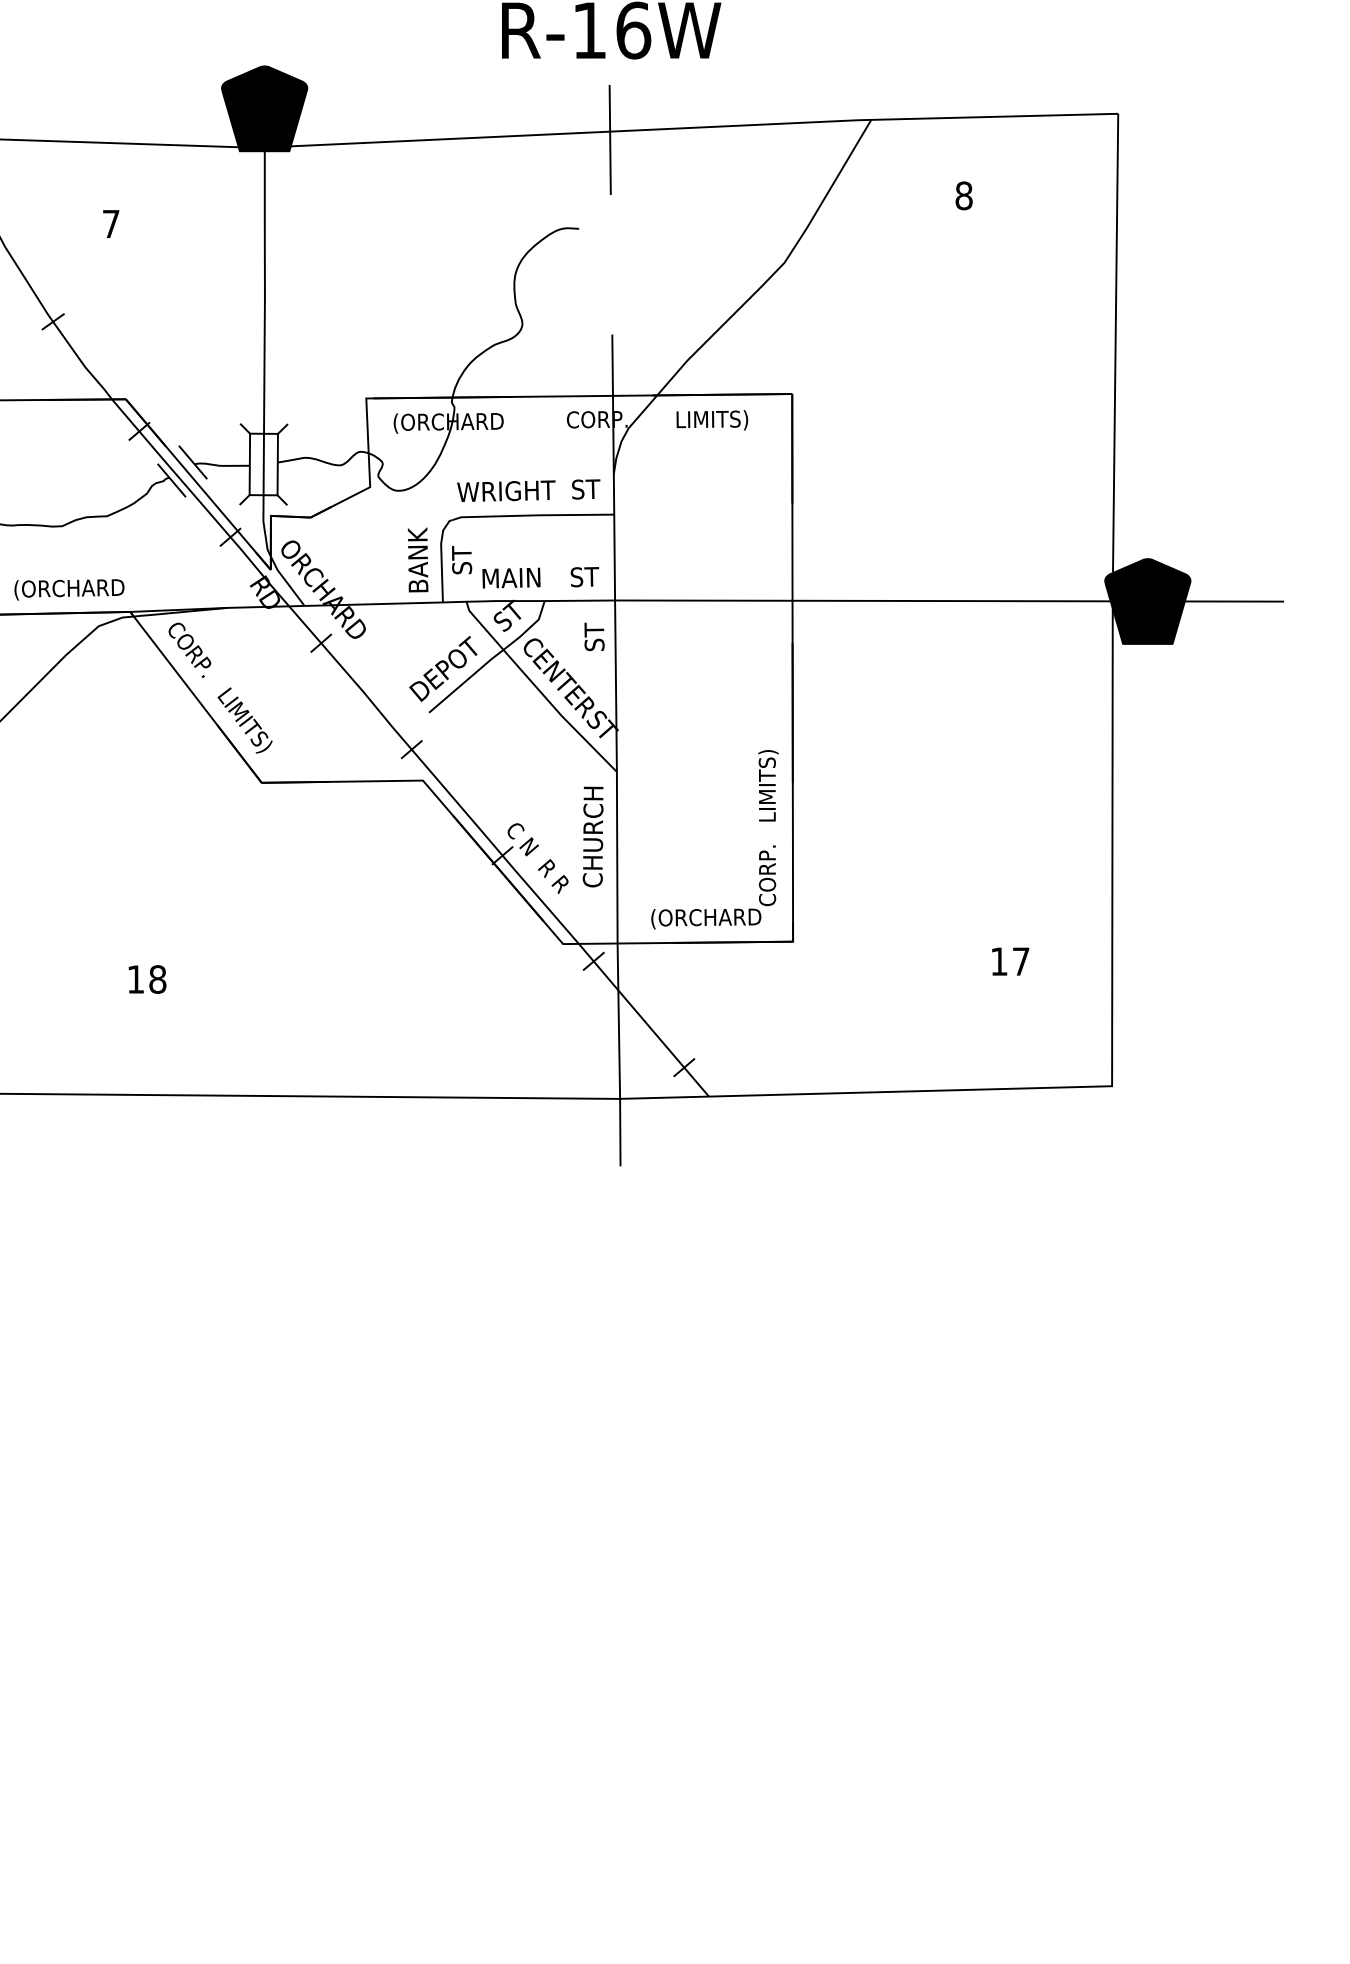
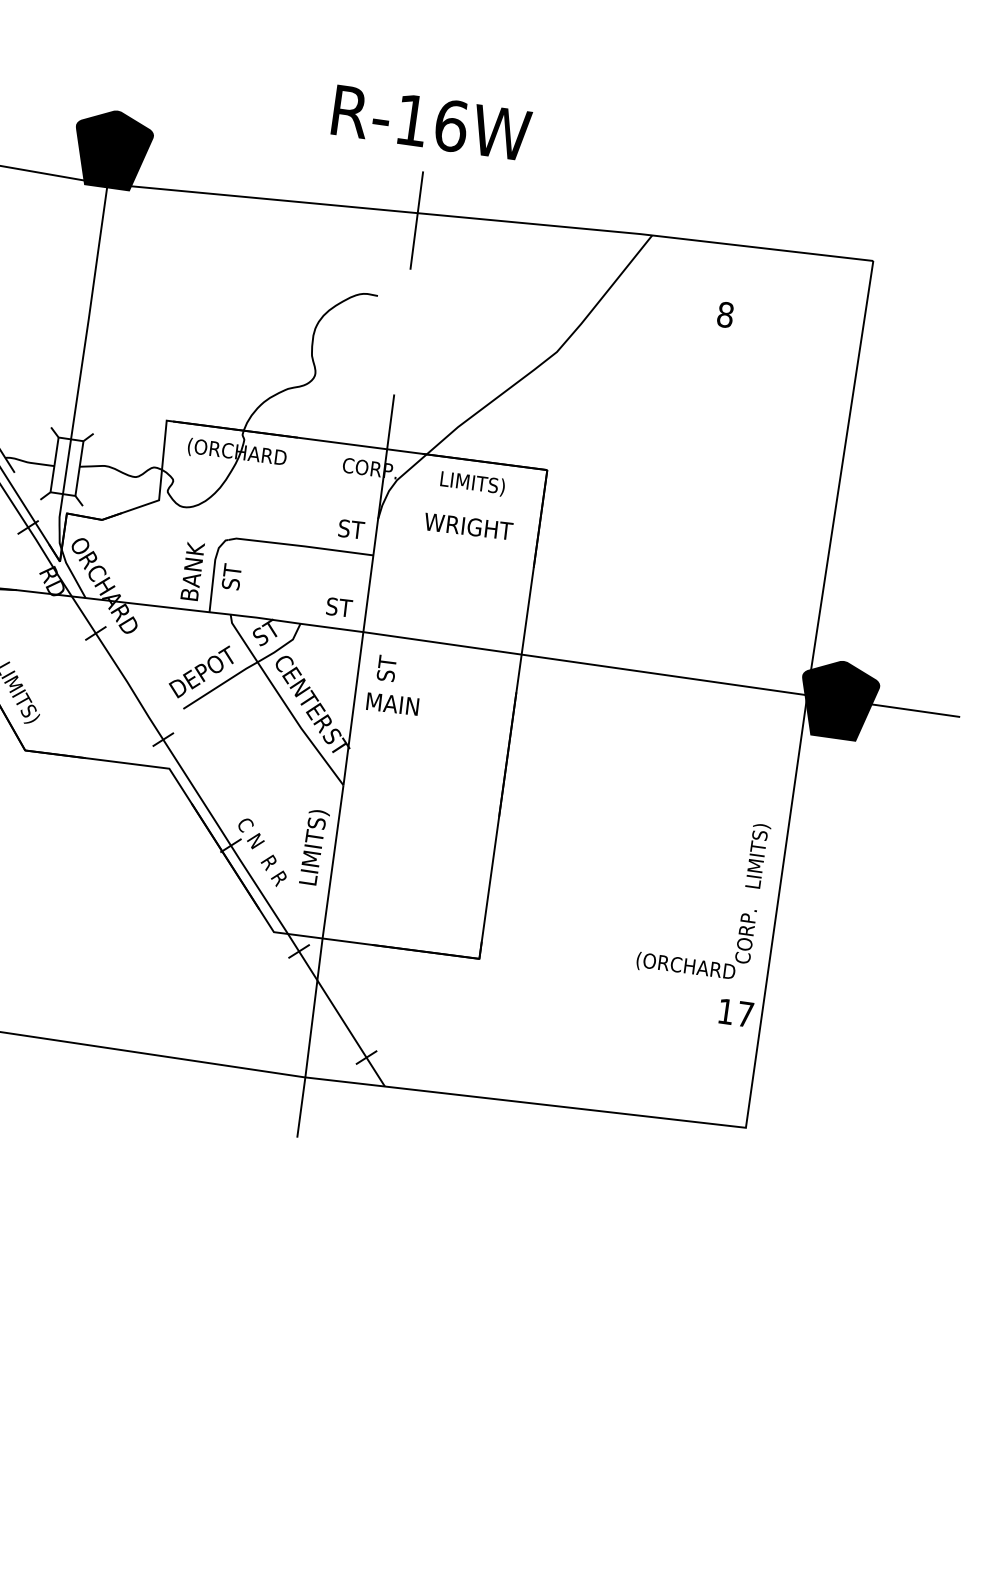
text: (506, 490) -> (468, 525), moved
text: (511, 577) -> (392, 703), moved
text: (594, 636) -> (386, 668), moved
text: (594, 836) -> (315, 840), CHURCH -> LIMITS)
text: (714, 839) -> (703, 897), moved
text: (1010, 961) -> (736, 1012), moved

